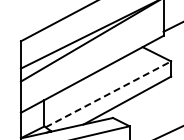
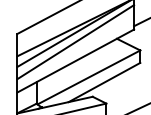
line: (91, 51) -> (75, 42), added
line: (108, 94) -> (89, 77), dashed -> solid

